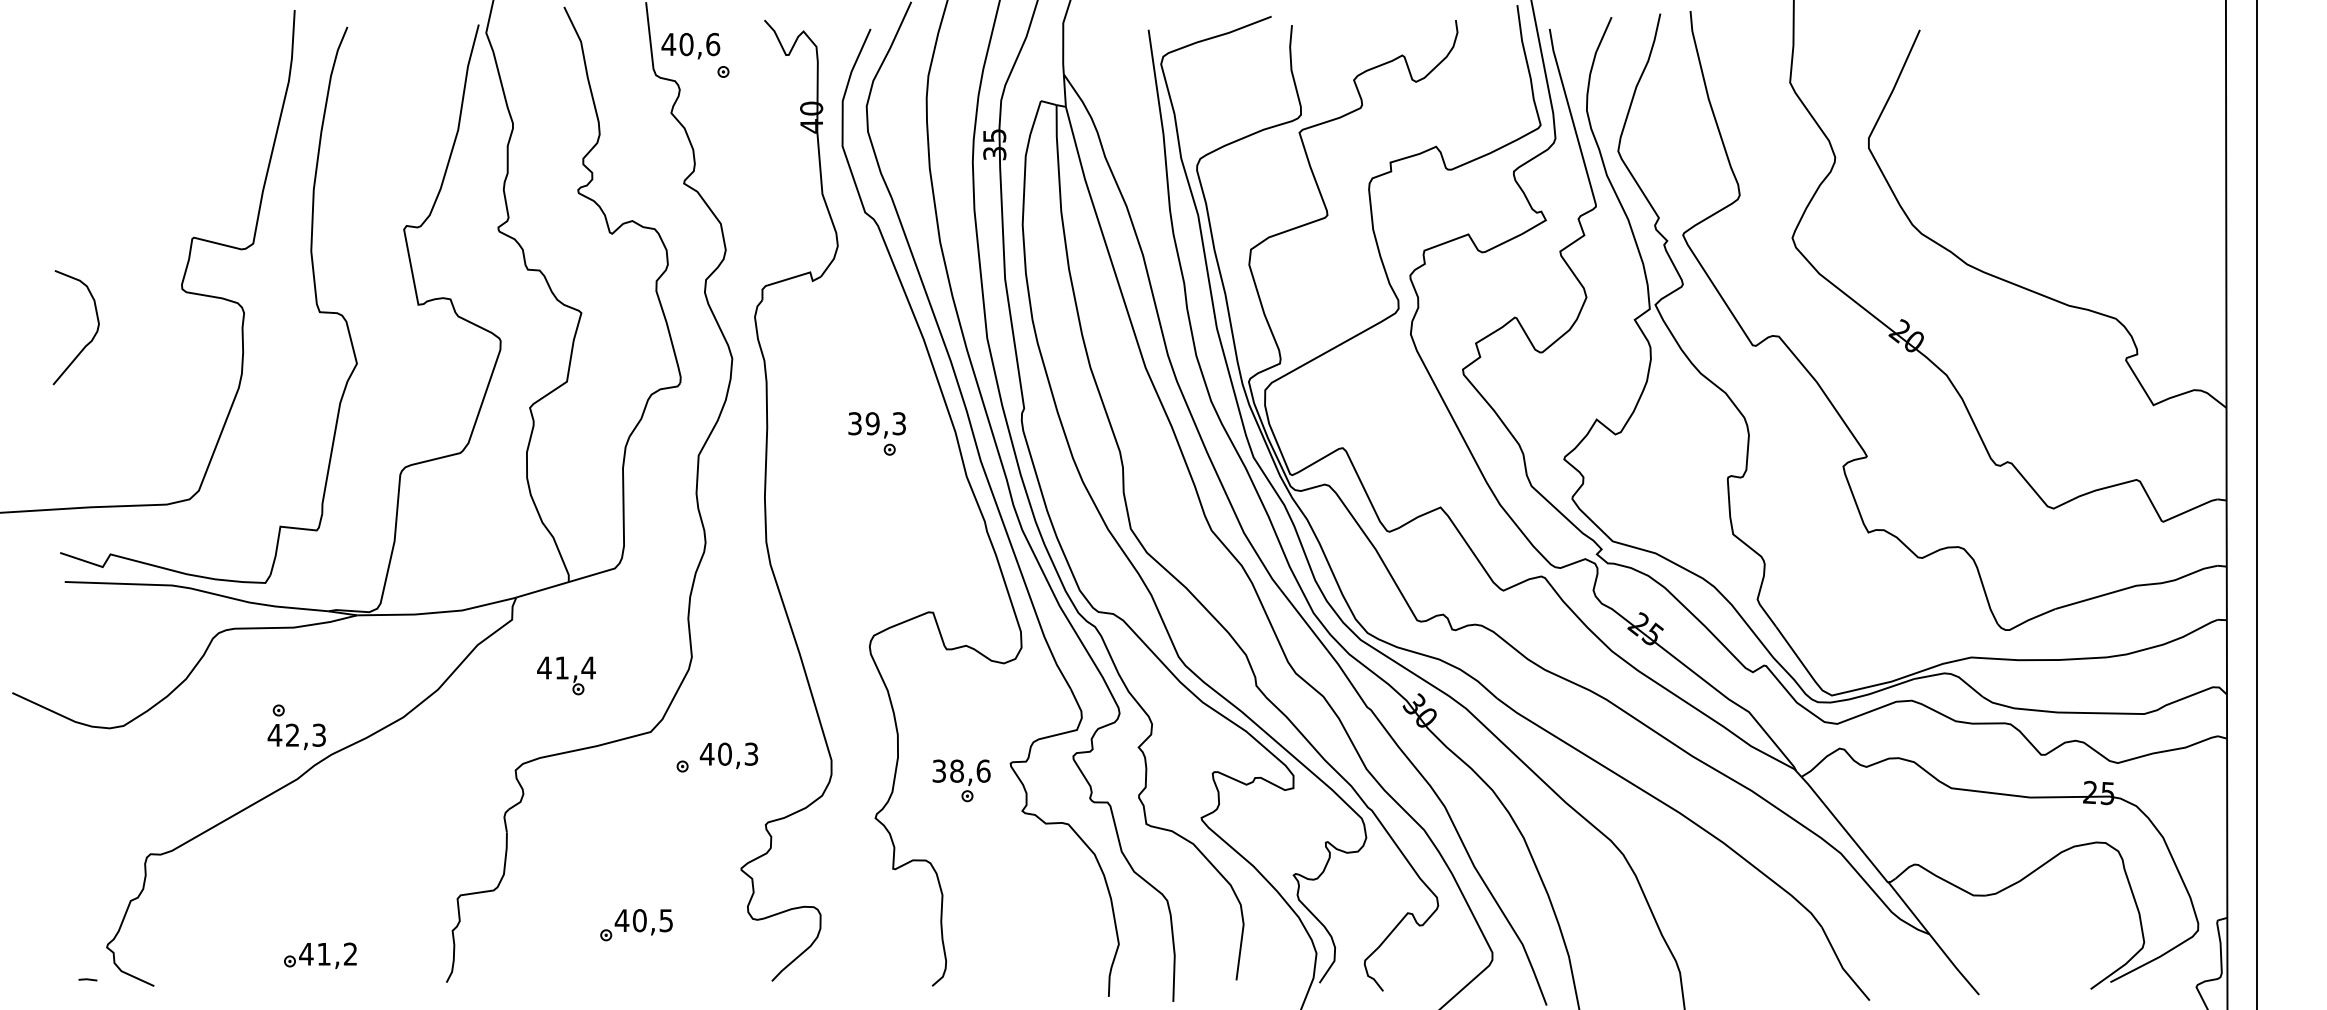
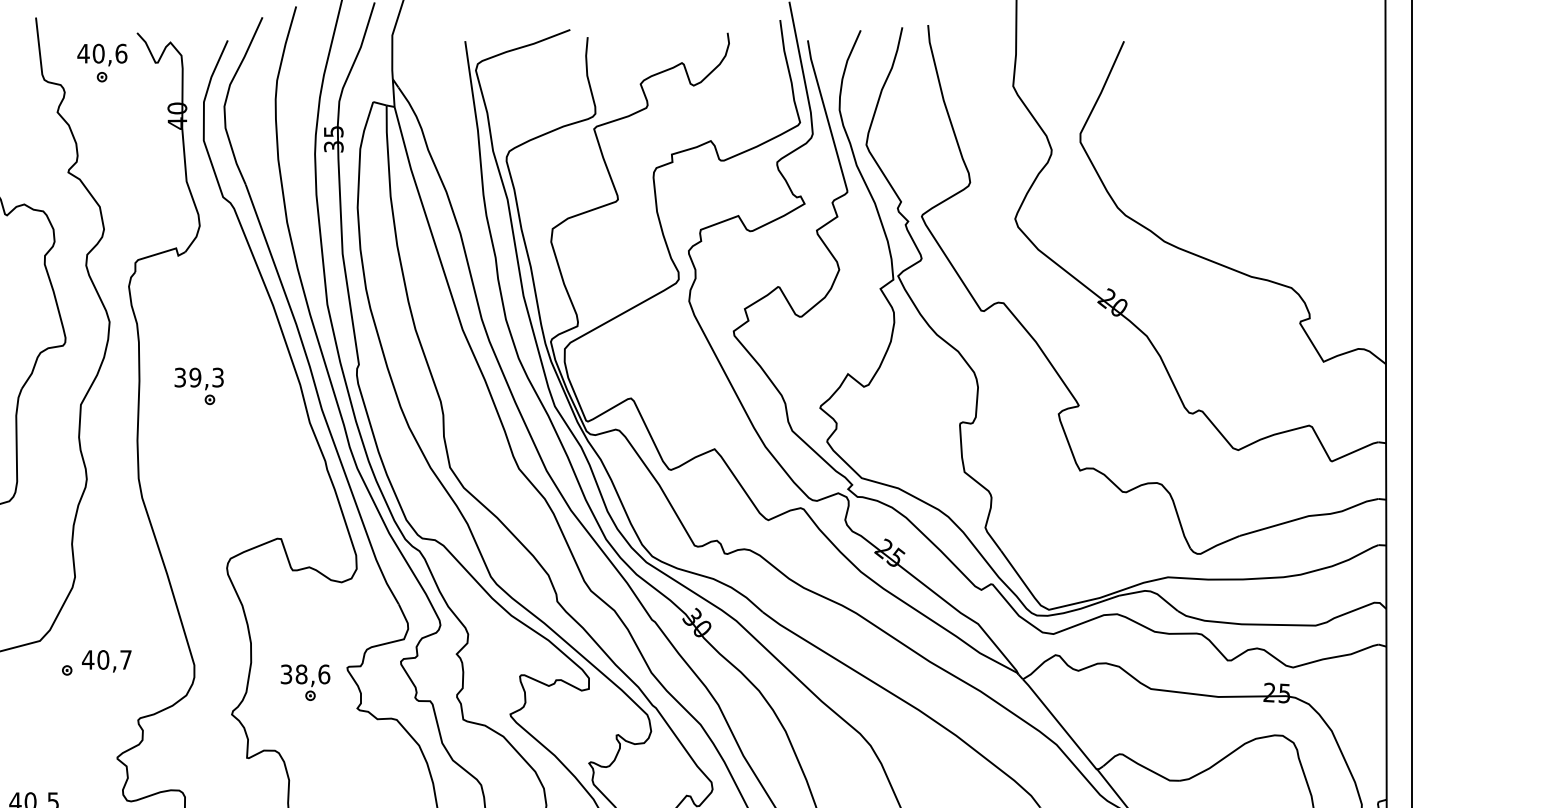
text: (690, 46) -> (102, 55), moved
part: (876, 433) -> (198, 385), moved
text: (751, 753) -> (126, 659), 40,3 -> 40,7

